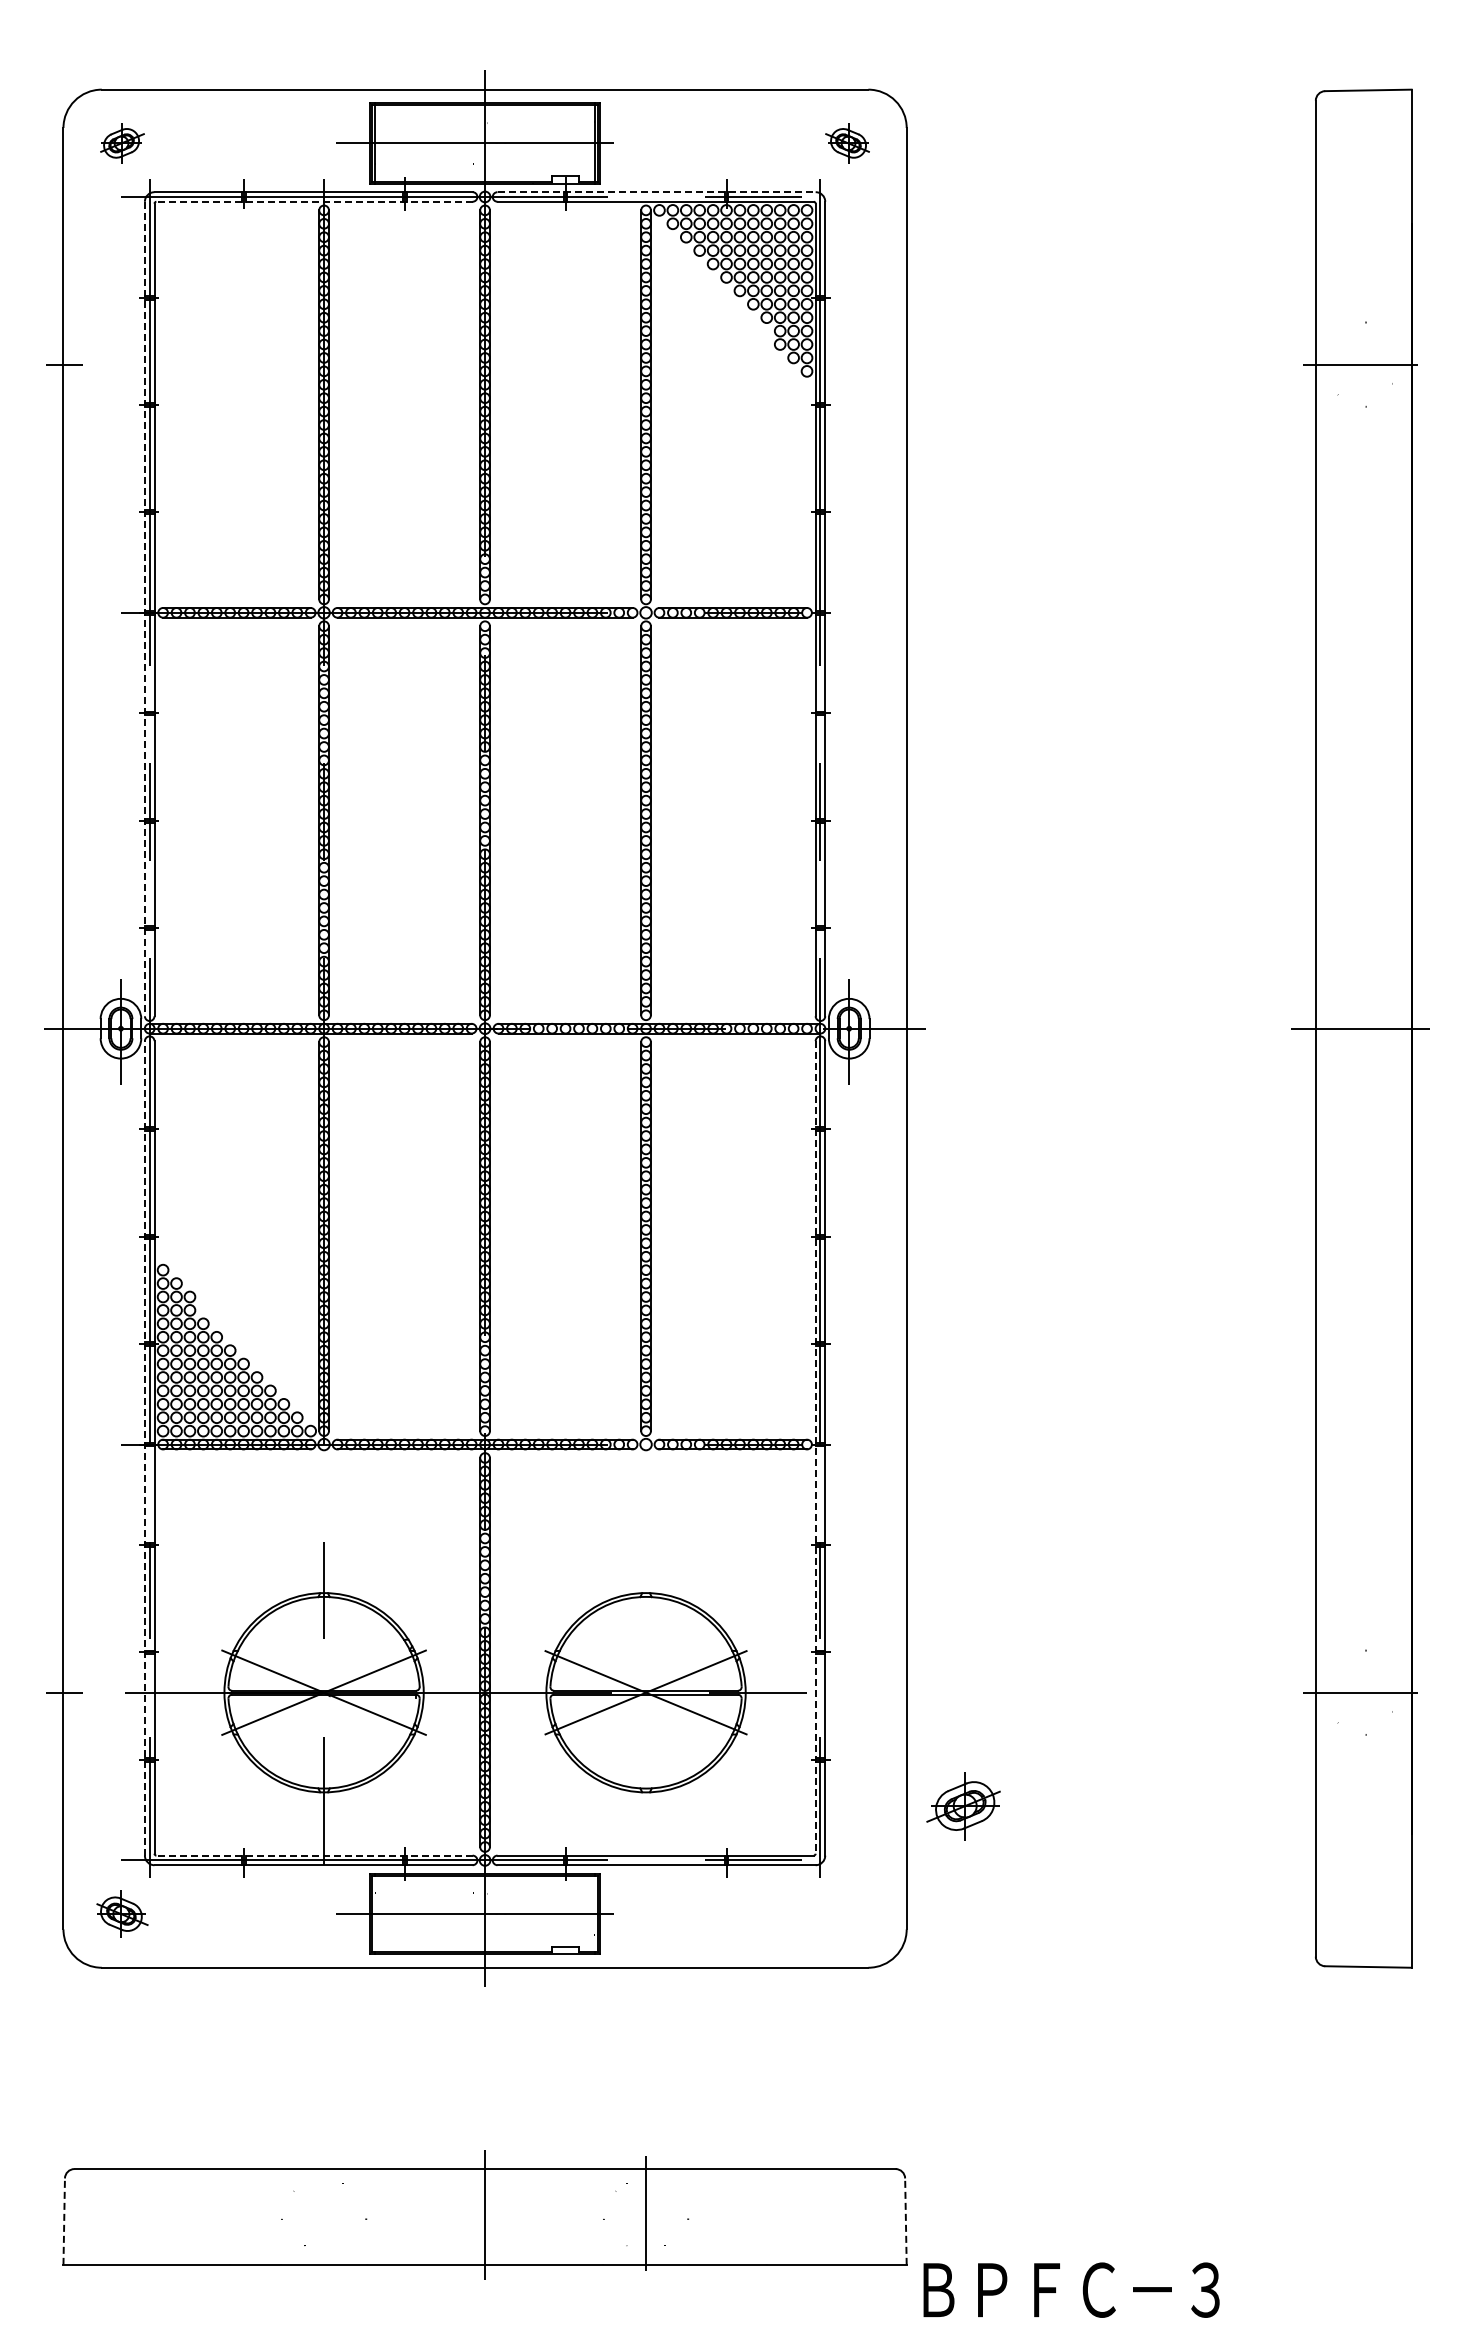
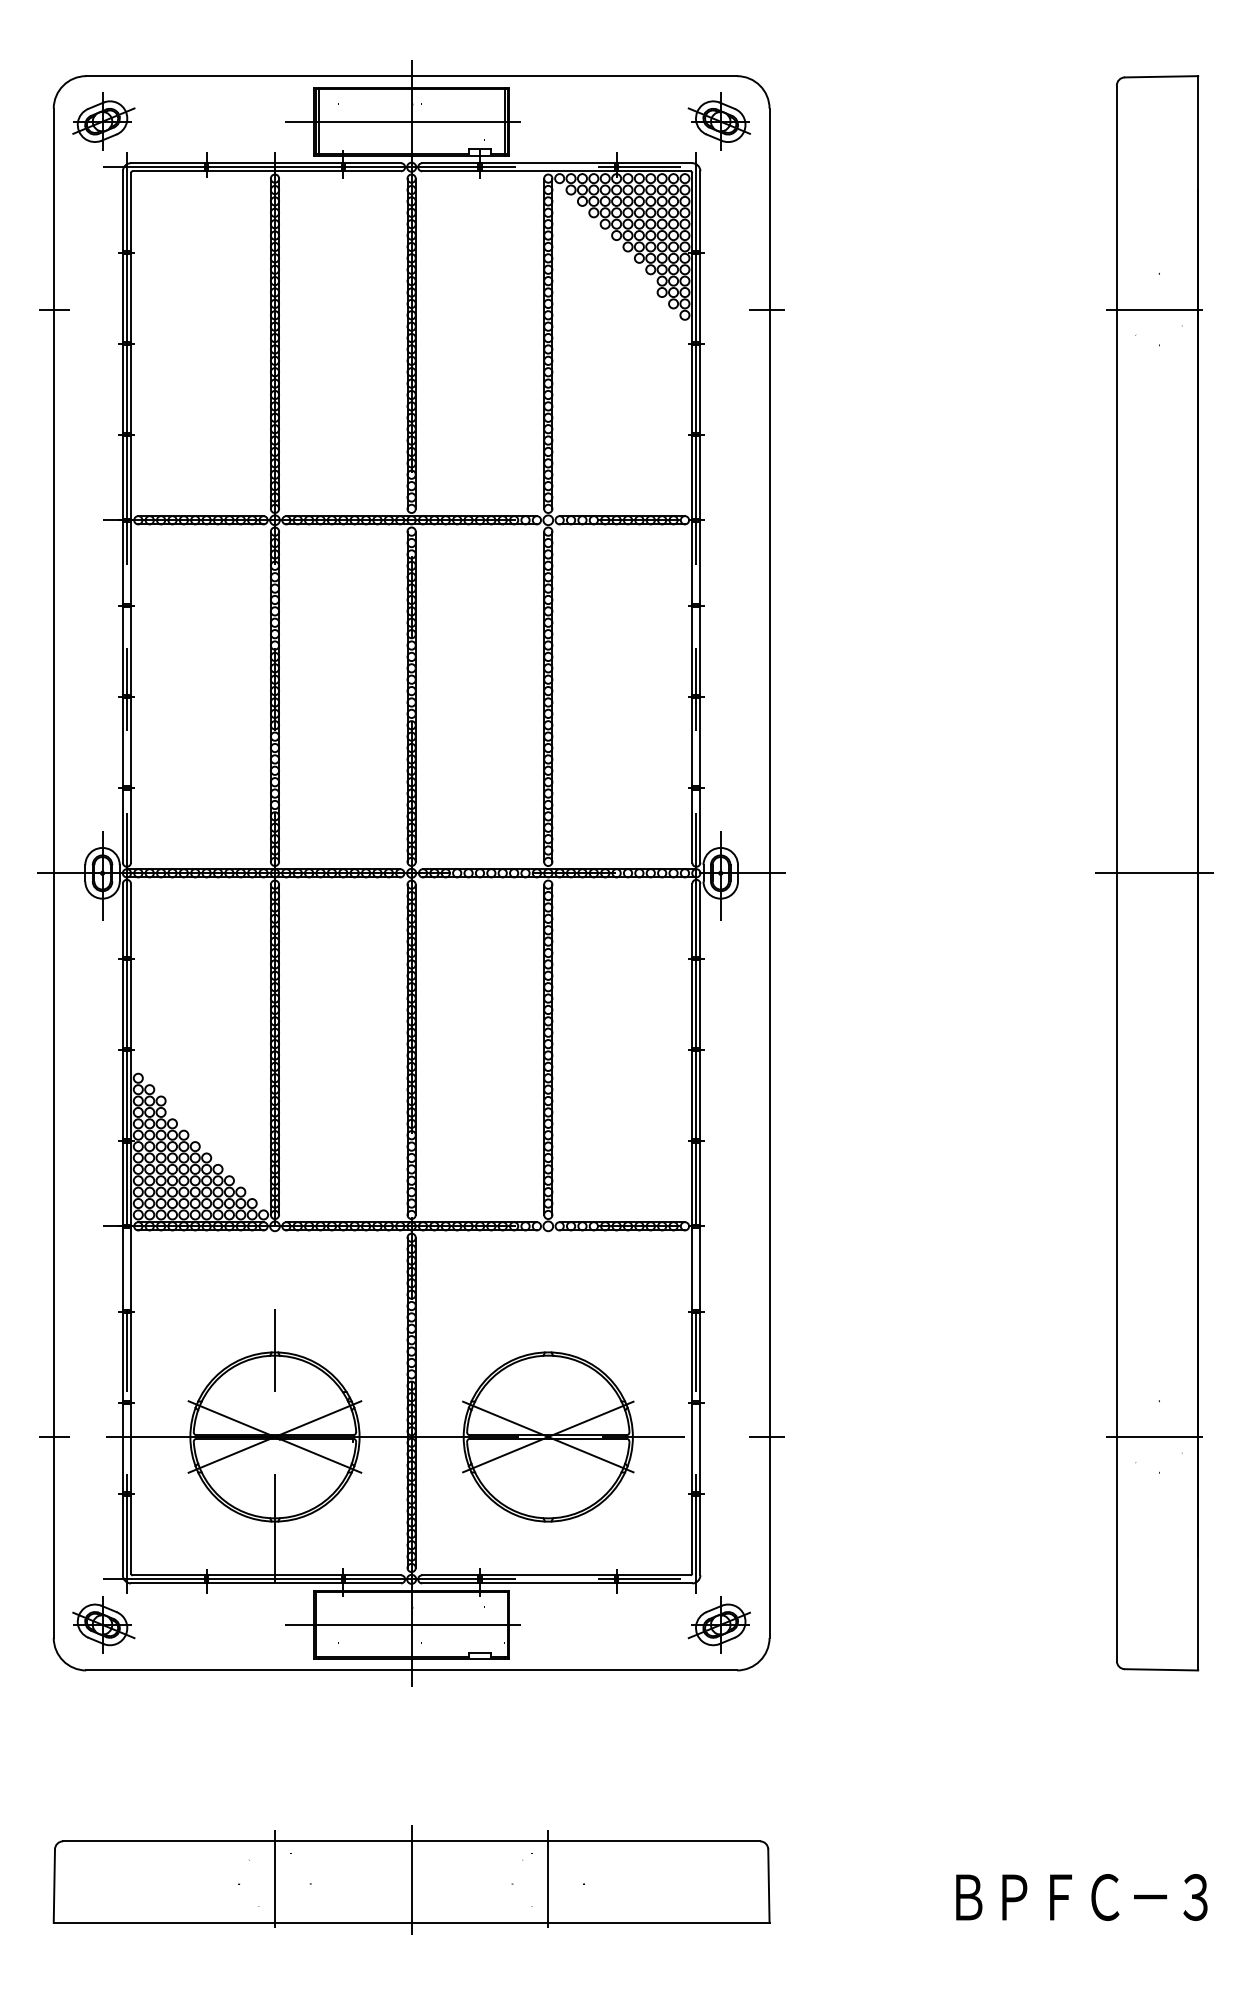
part: (122, 143) -> (103, 121), size x1.67
part: (847, 143) -> (719, 121), size x1.67
line: (657, 192) -> (558, 163), dashed -> solid
line: (314, 201) -> (266, 171), dashed -> solid
line: (903, 364) -> (766, 309), added
line: (144, 609) -> (122, 517), dashed -> solid
line: (144, 1447) -> (122, 1228), dashed -> solid
line: (815, 1447) -> (692, 1228), dashed -> solid
line: (903, 1692) -> (766, 1436), added
part: (963, 1806) -> (719, 1625), moved
line: (314, 1855) -> (266, 1575), dashed -> solid
part: (122, 1914) -> (103, 1625), size x1.43
line: (324, 2213) -> (275, 1879), added
line: (64, 2221) -> (54, 1885), dashed -> solid
line: (905, 2221) -> (768, 1885), dashed -> solid
text: (1071, 2289) -> (1081, 1896), moved

